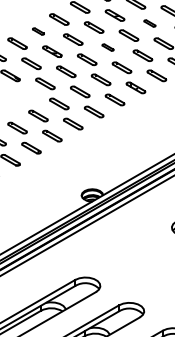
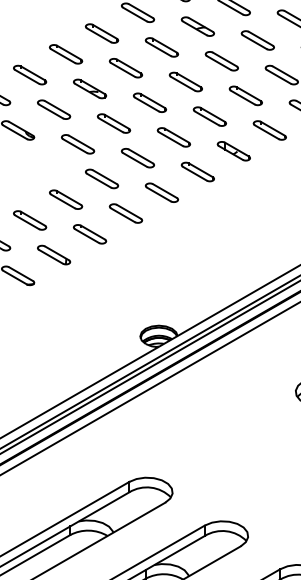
part: (149, 23) -> (257, 40), size x1.67
part: (38, 31) -> (66, 54), size x1.67
part: (107, 47) -> (184, 81), size x1.67

